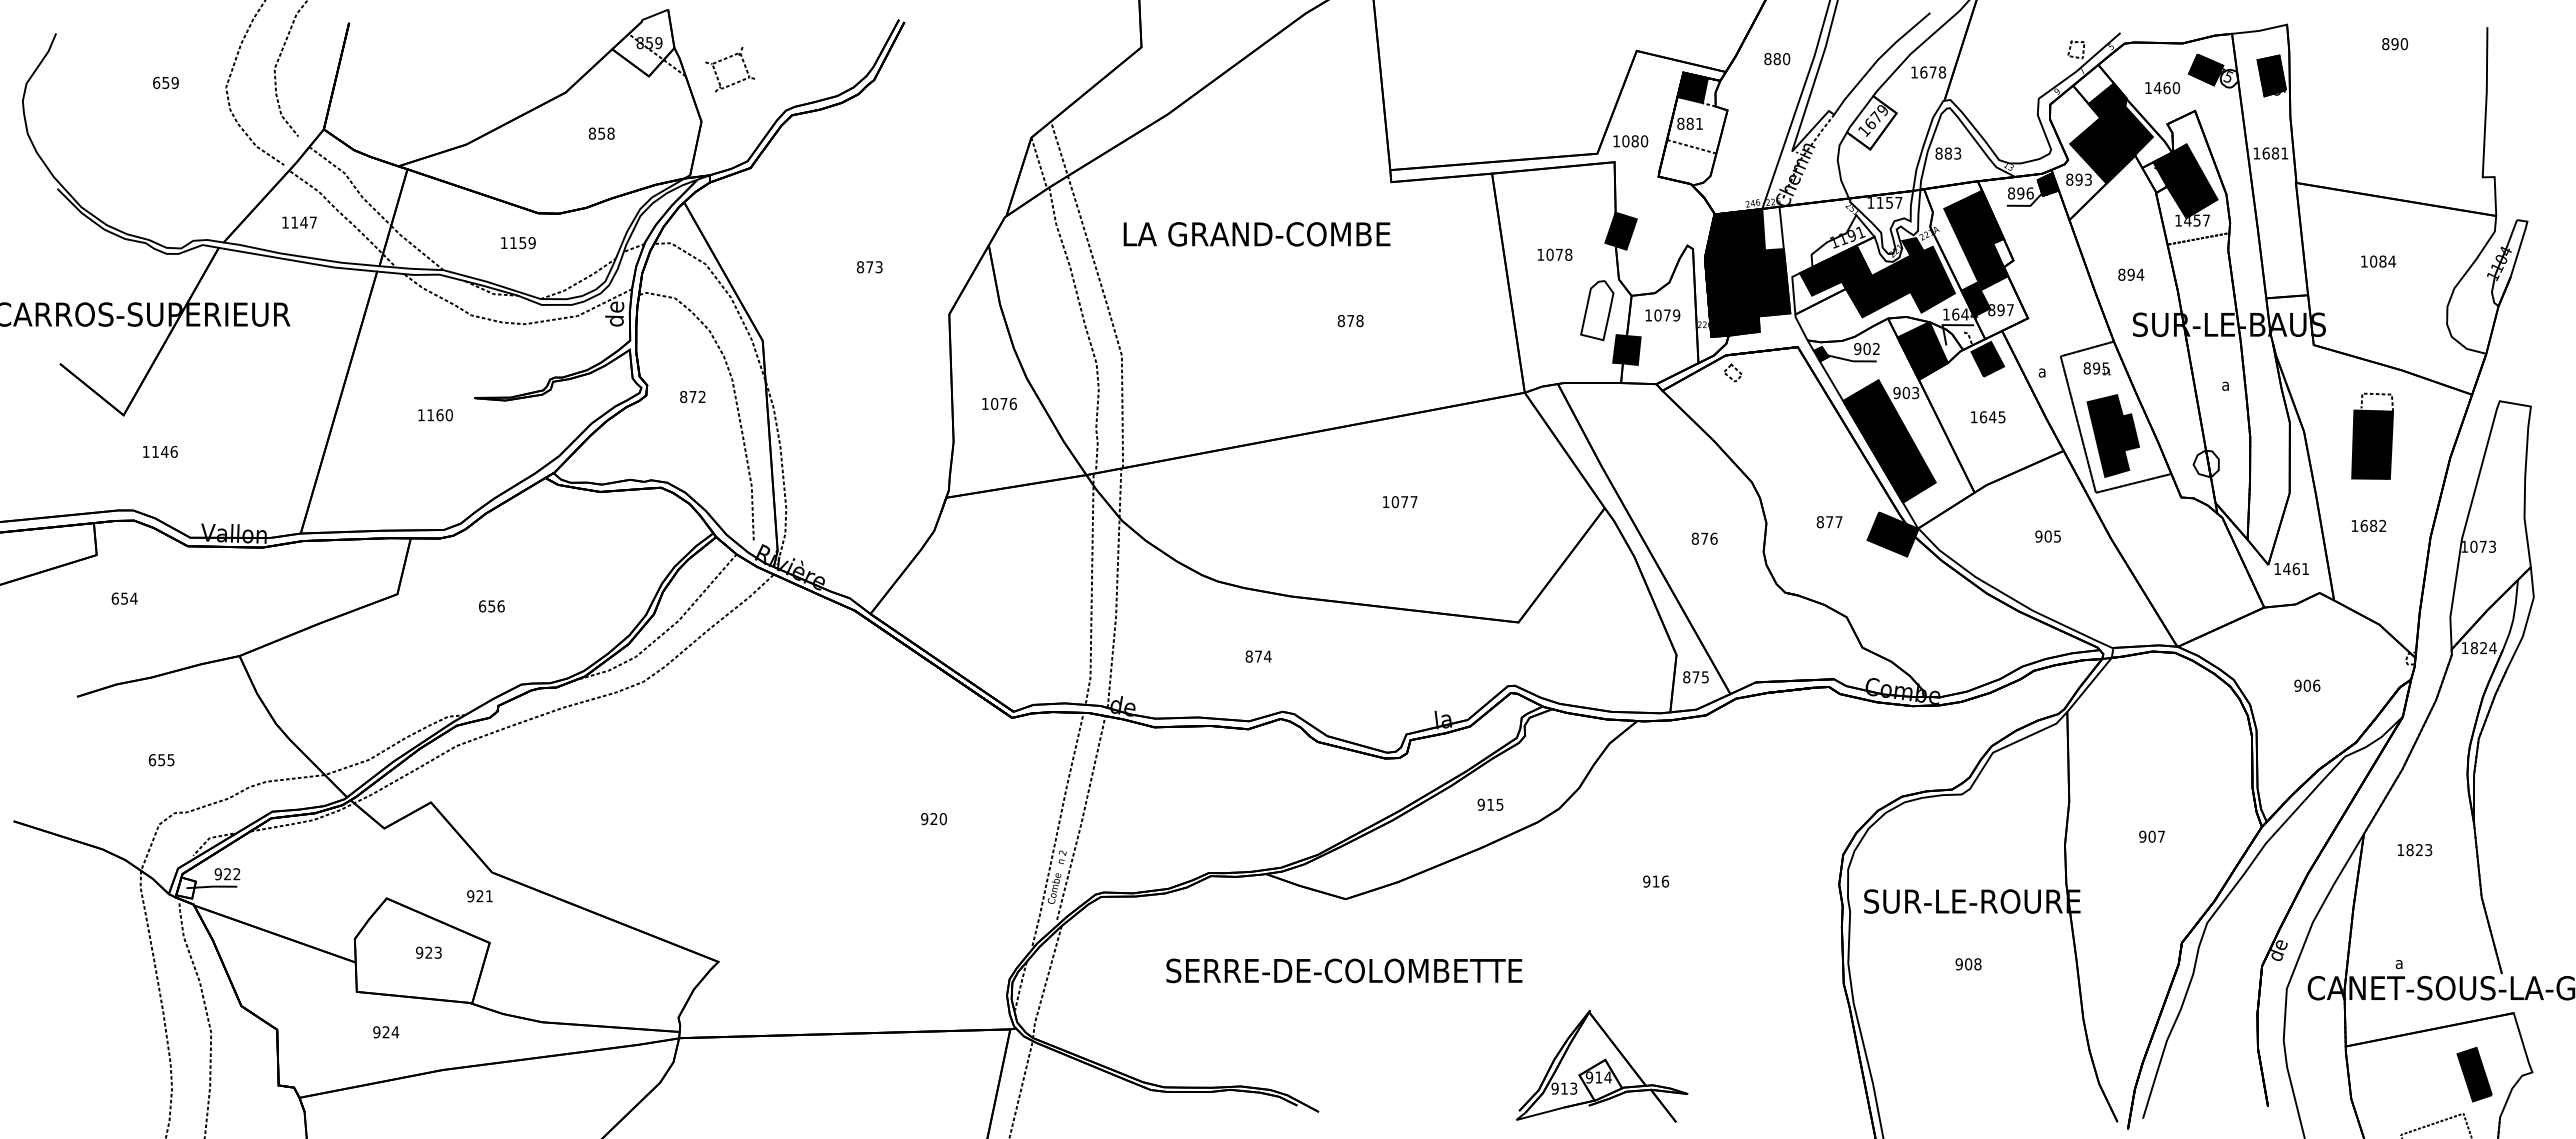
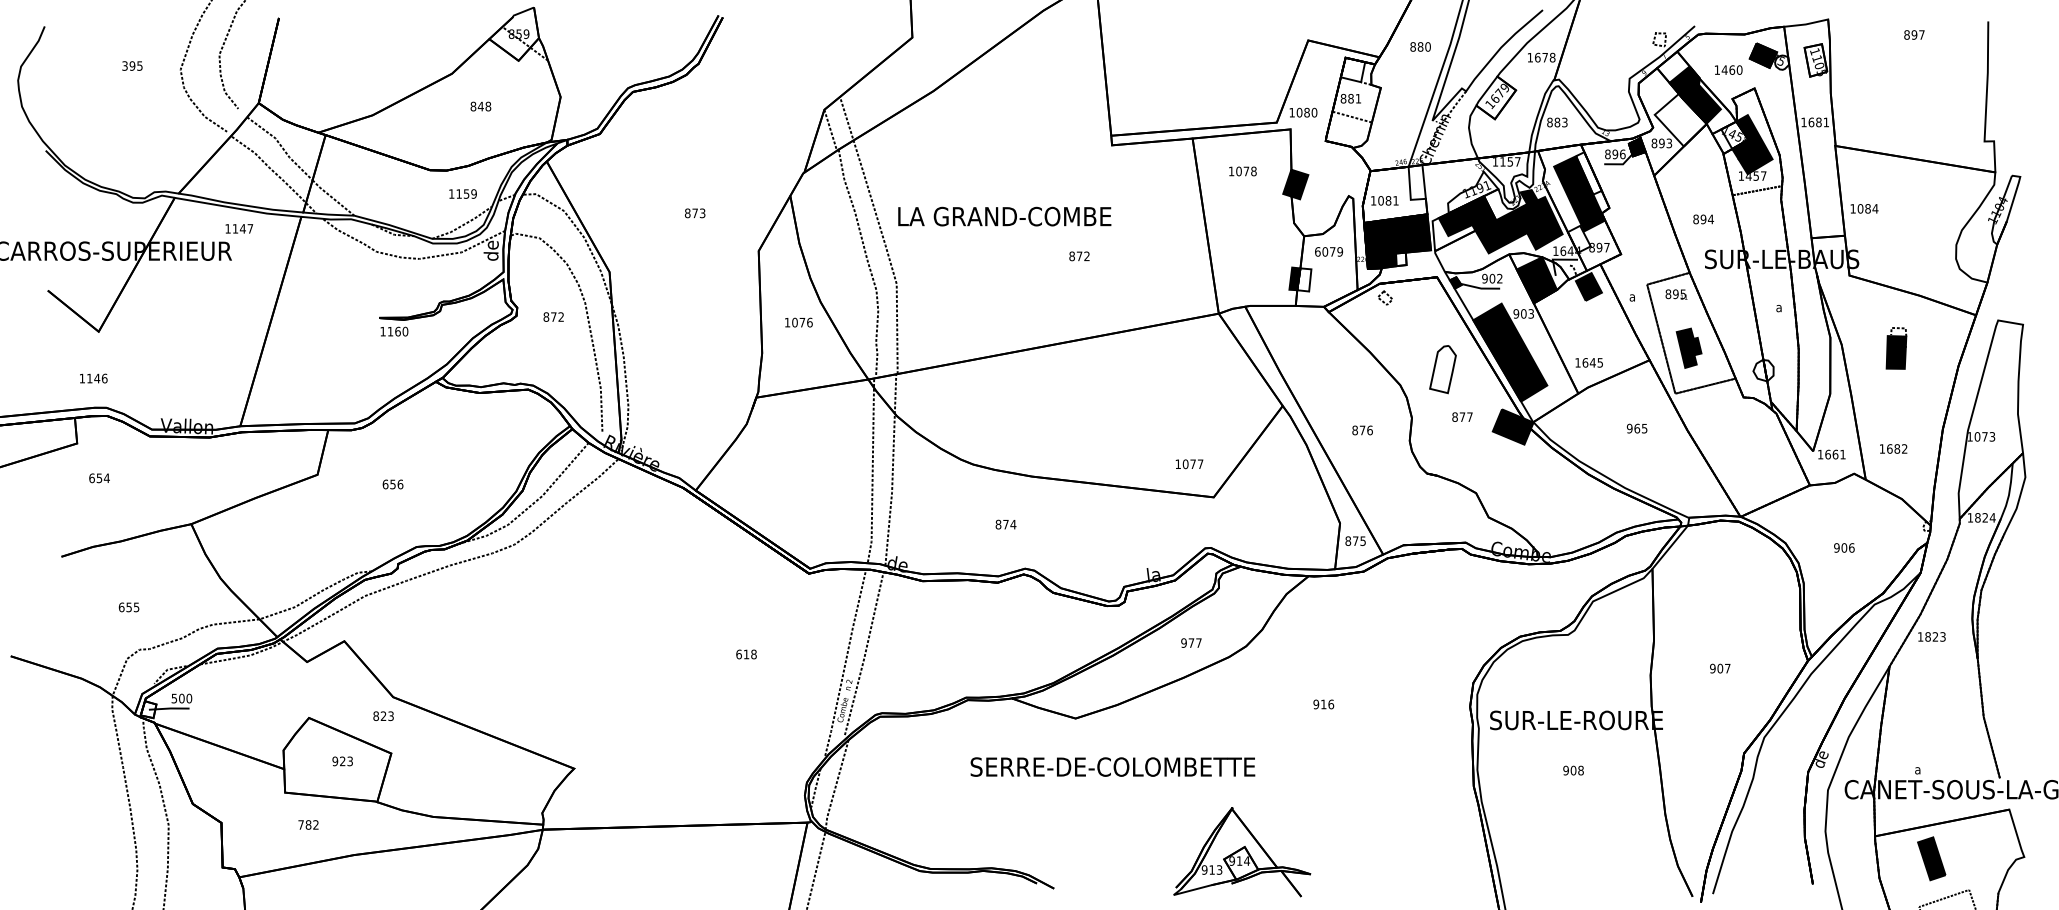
text: (2403, 44) -> (1921, 35), 890 -> 897
part: (726, 59) -> (580, 47), removed
fill: (2271, 75) -> (1815, 60), removed
text: (165, 82) -> (132, 65), 659 -> 395
fill: (1692, 87) -> (1352, 69), removed
text: (601, 133) -> (480, 106), 858 -> 848
fill: (2102, 150) -> (1680, 120), removed
fill: (2170, 169) -> (1734, 135), removed
fill: (1987, 216) -> (1588, 172), removed
text: (299, 222) -> (239, 228), moved
text: (1256, 234) -> (1004, 216), moved
text: (518, 243) -> (463, 194), moved
fill: (1744, 243) -> (1394, 194), removed
text: (1554, 254) -> (1242, 171), moved
text: (2378, 261) -> (1864, 208), moved
fill: (1975, 299) -> (1579, 239), removed
part: (1597, 310) -> (1443, 369), moved
text: (1648, 315) -> (1317, 251), 1079 -> 6079
text: (1359, 321) -> (1086, 256), 878 -> 872
fill: (1752, 324) -> (1400, 259), removed
fill: (1631, 350) -> (1304, 279), removed
text: (435, 415) -> (394, 331), moved
text: (1988, 417) -> (1589, 363), moved
part: (2112, 435) -> (1688, 347), size x0.6
part: (2372, 435) -> (1896, 347), size x0.6
text: (160, 451) -> (93, 378), moved
text: (1400, 502) -> (1189, 464), moved
text: (2368, 525) -> (1893, 448), moved
text: (2047, 536) -> (1636, 428), 905 -> 965
text: (2286, 569) -> (1827, 455), 1461 -> 1661
text: (1495, 804) -> (1195, 642), 915 -> 977
text: (933, 819) -> (746, 654), 920 -> 618
text: (2414, 850) -> (1931, 637), moved
text: (227, 874) -> (181, 698), 922 -> 500
text: (479, 896) -> (383, 716), 921 -> 823
text: (1344, 970) -> (1113, 766), moved
text: (386, 1032) -> (308, 825), 924 -> 782
part: (1602, 1066) -> (1242, 852), moved
part: (2474, 1074) -> (1931, 858), moved

